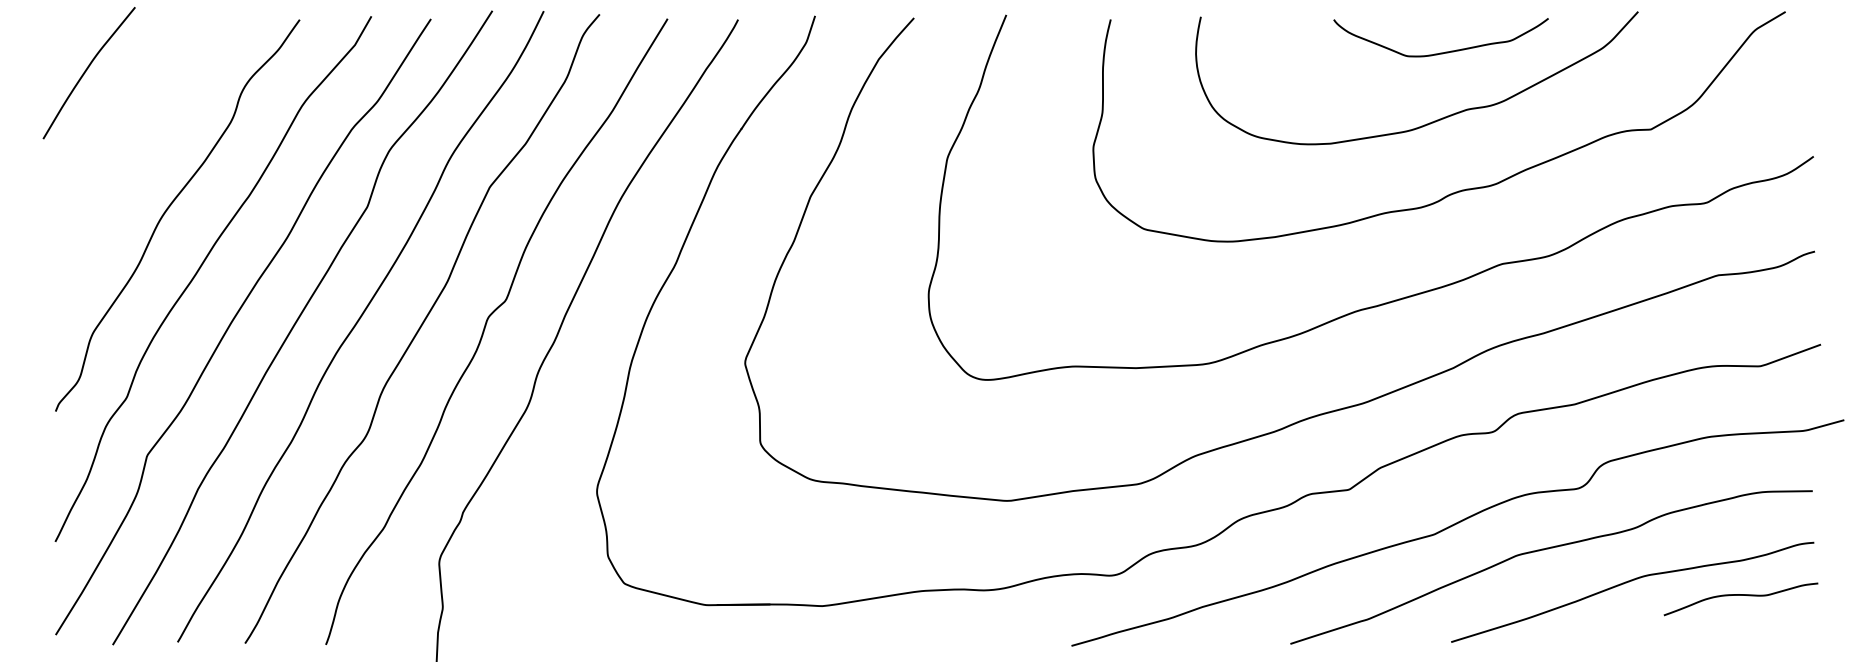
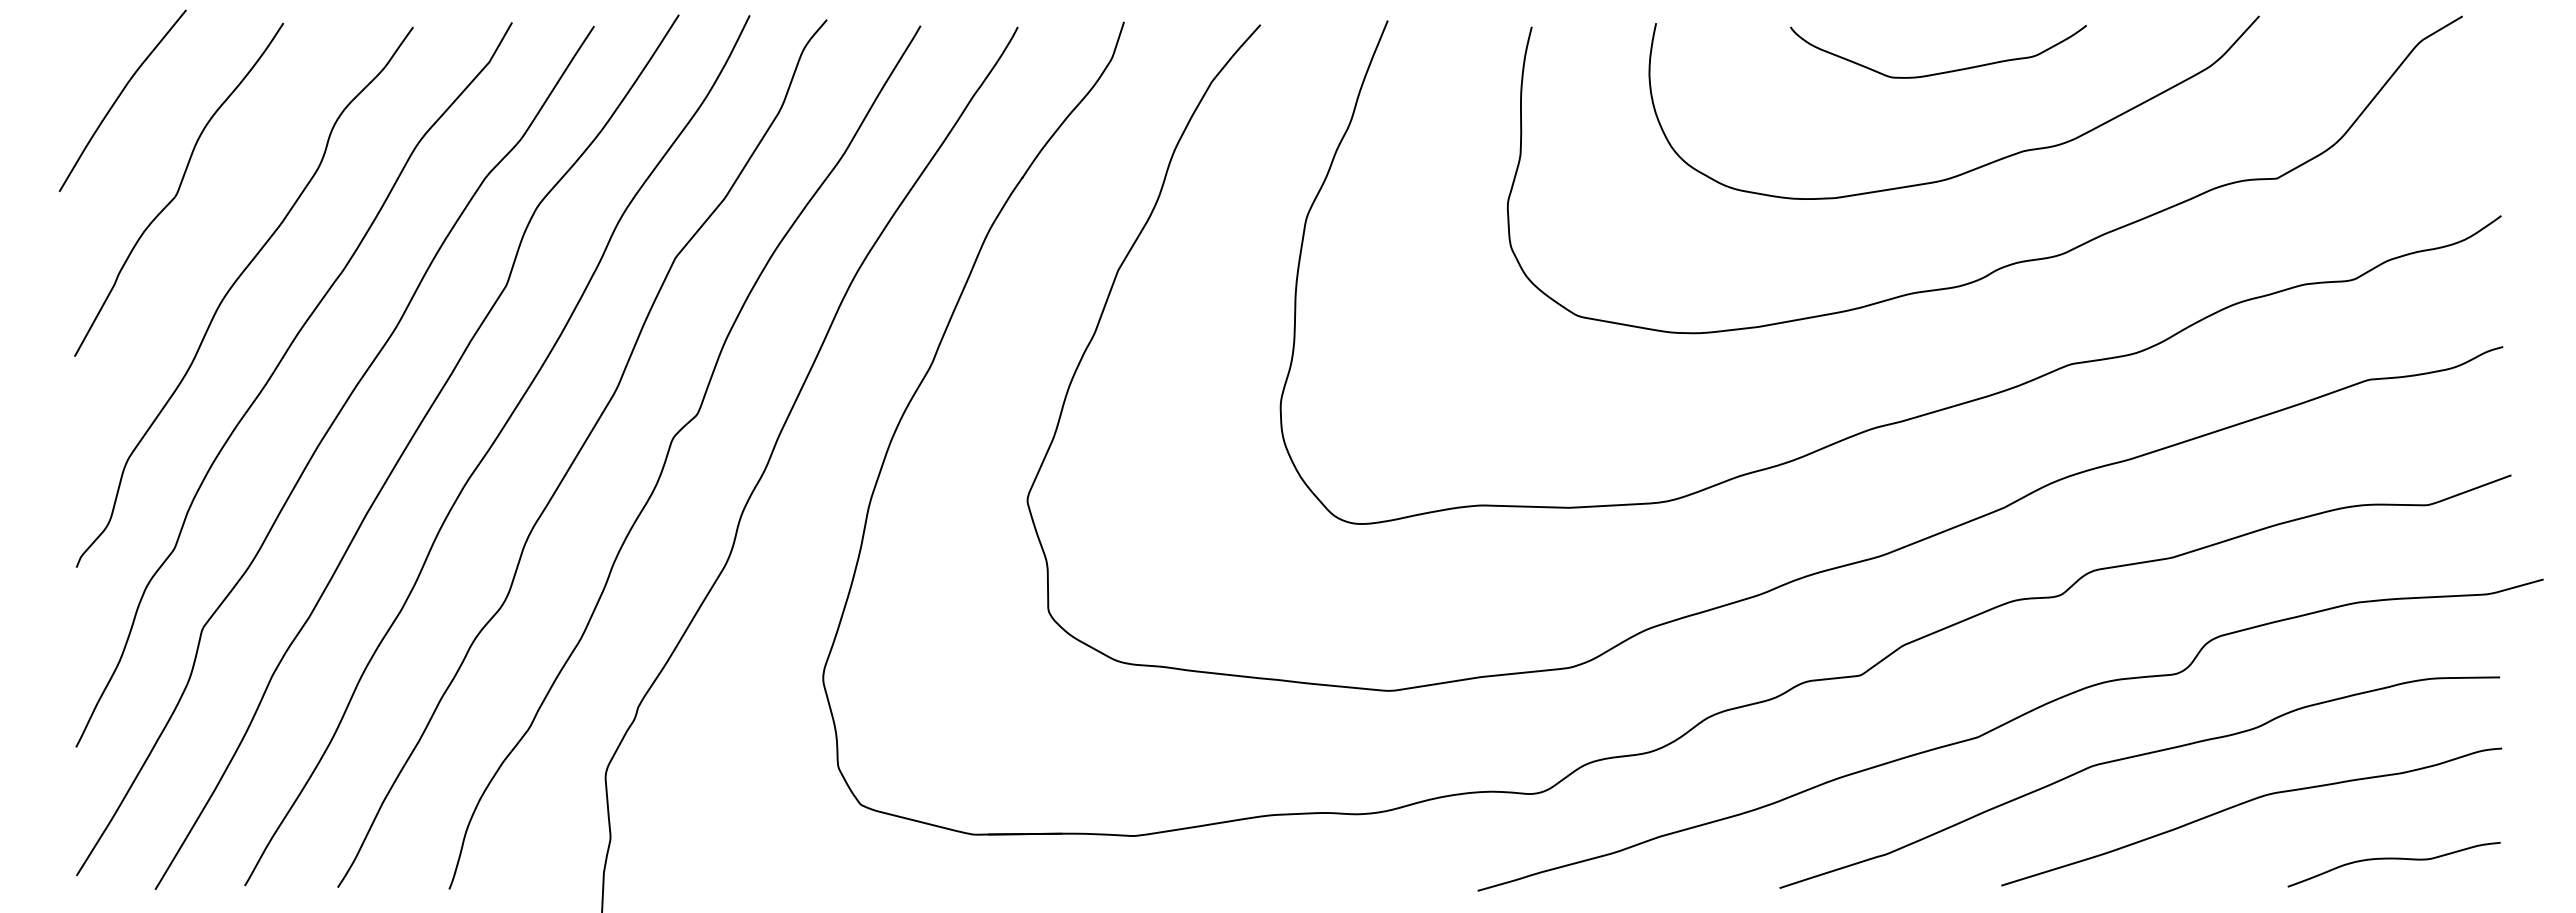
curve: (1445, 51) -> (1944, 71), moved
curve: (130, 137) -> (179, 189), added
curve: (1740, 595) -> (2393, 859), moved

